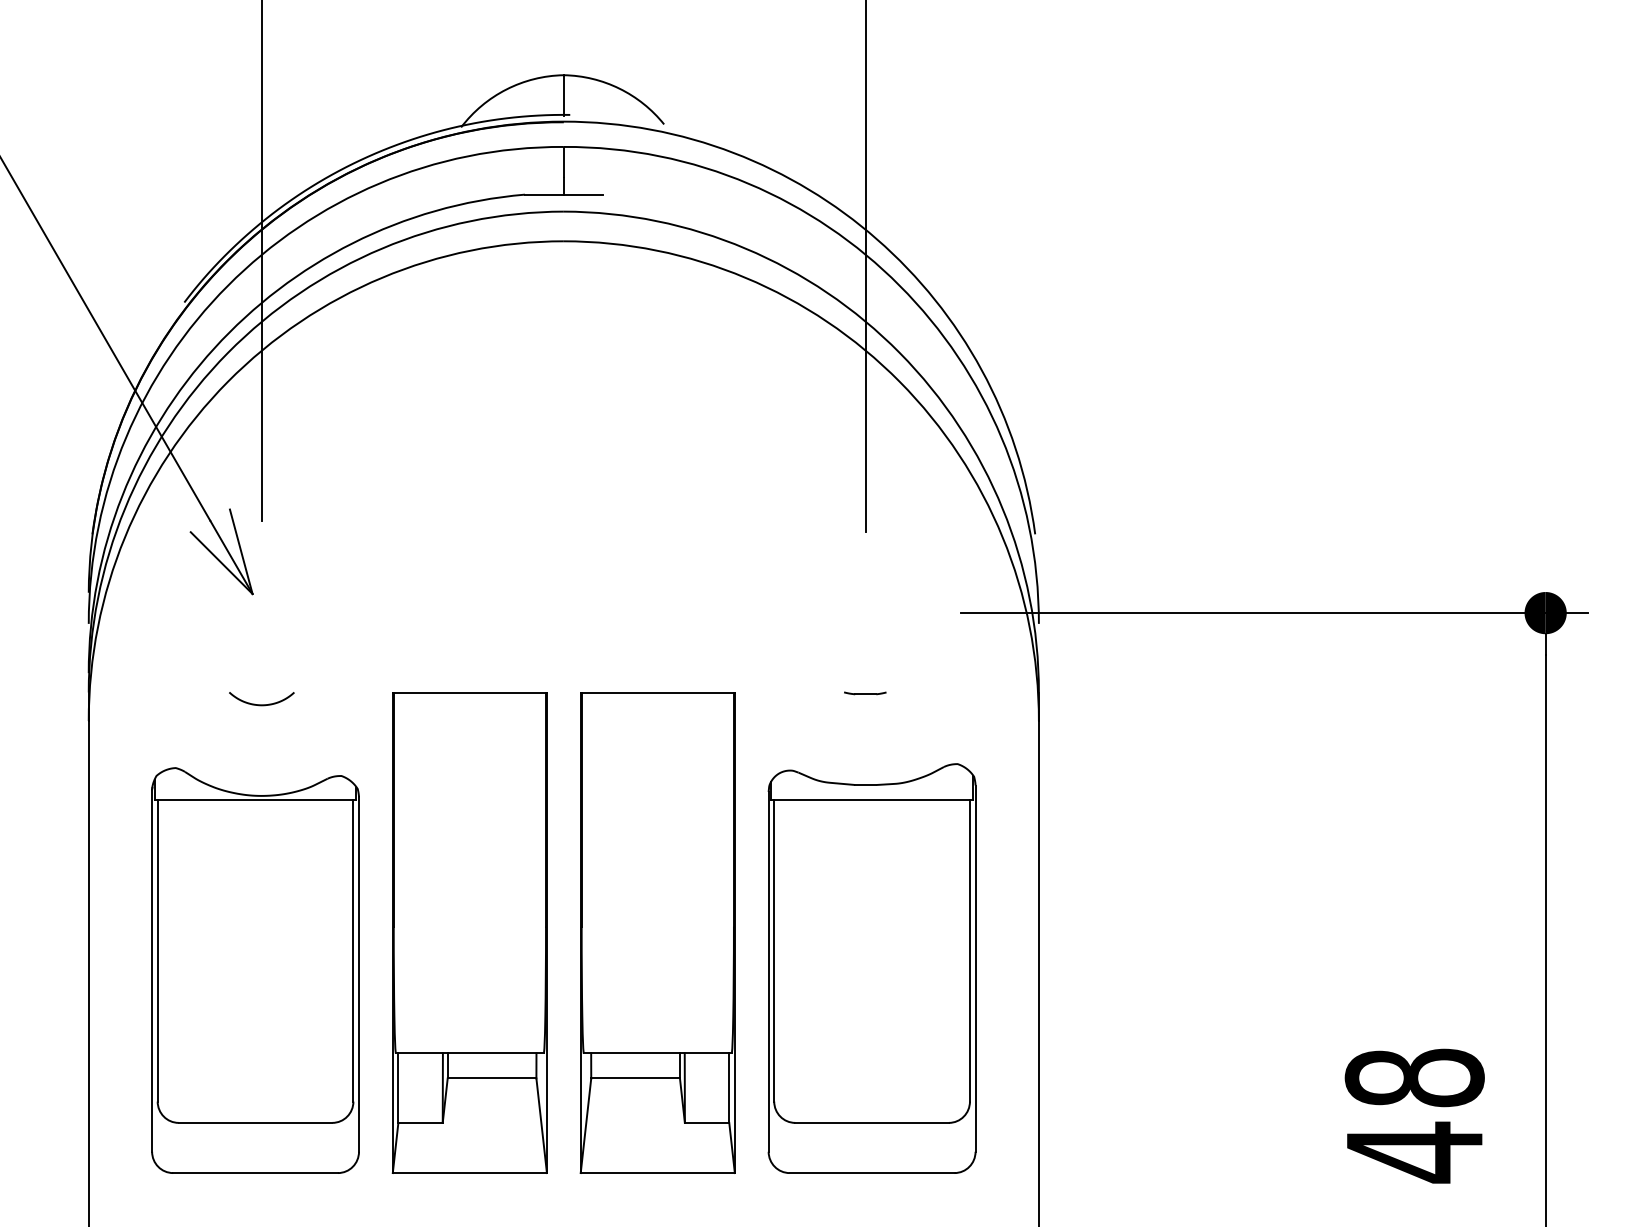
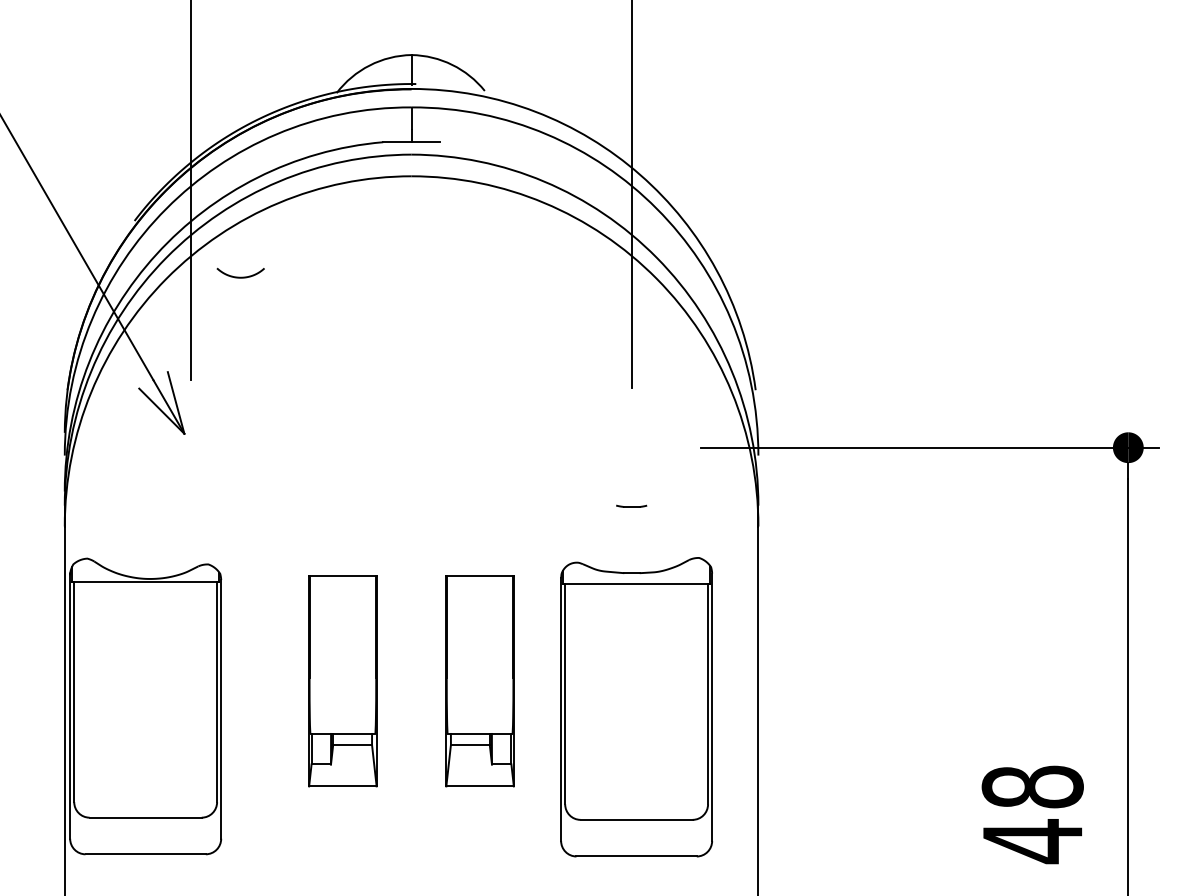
curve: (261, 704) -> (240, 277), moved
part: (469, 932) -> (342, 680), size x0.6
part: (657, 932) -> (479, 680), size x0.6
part: (255, 970) -> (145, 706), moved

